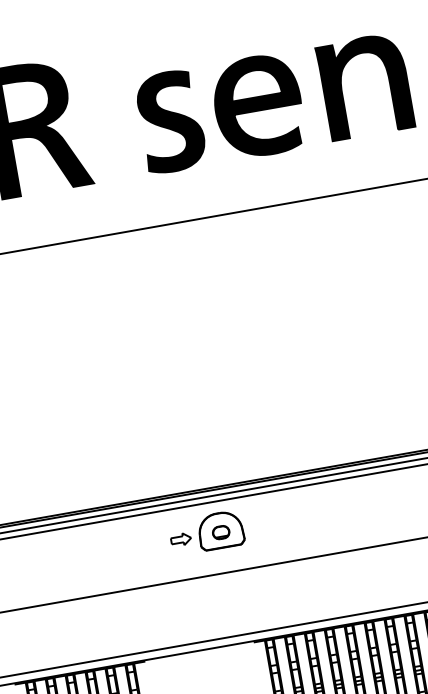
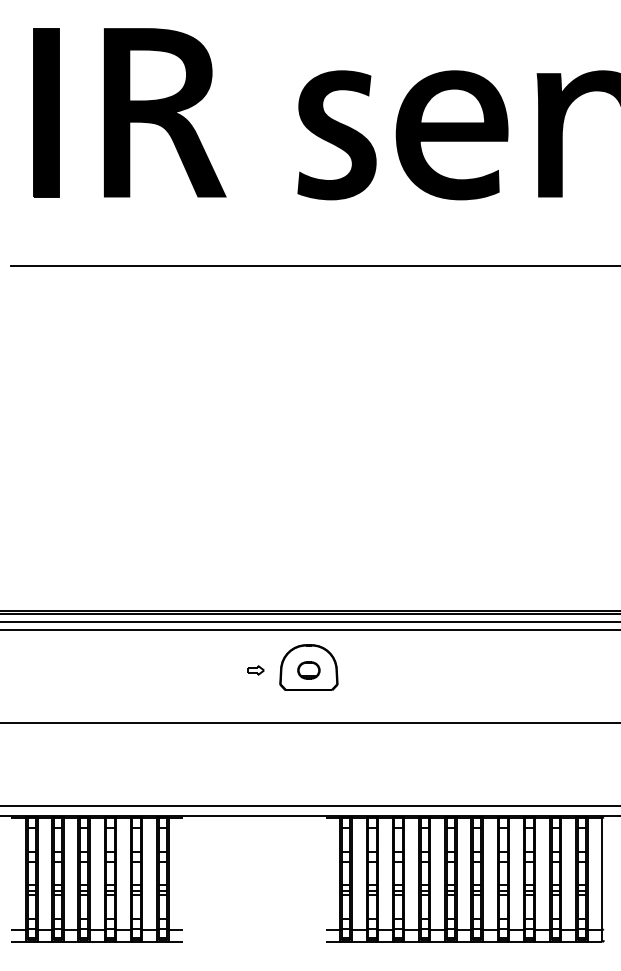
part: (180, 539) -> (255, 670), size x0.6

